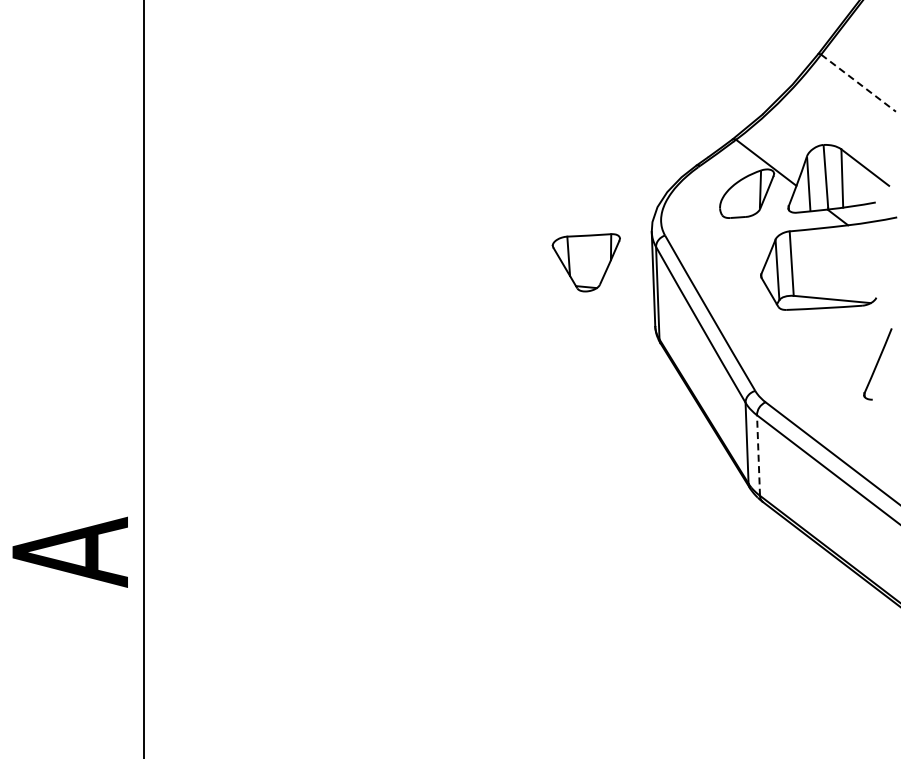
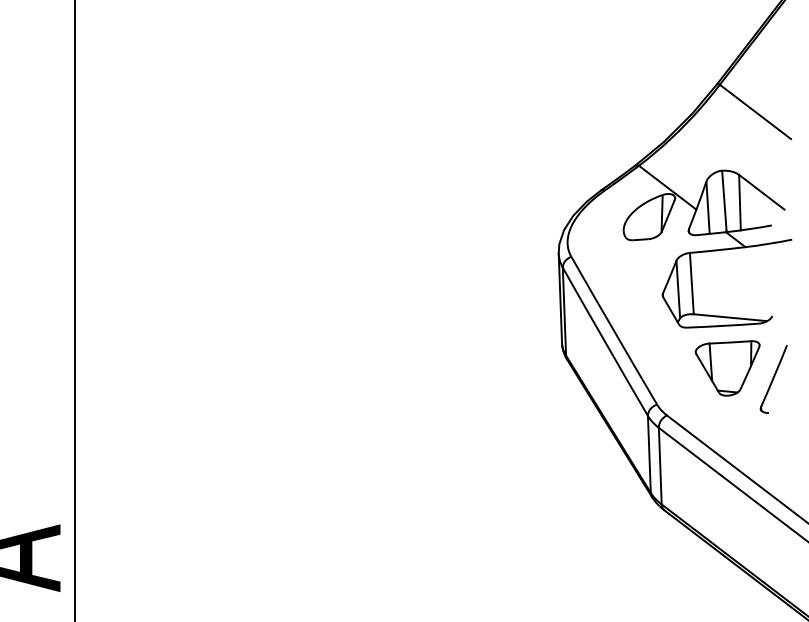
line: (858, 83) -> (755, 112), dashed -> solid
part: (585, 262) -> (726, 368), moved
line: (758, 455) -> (660, 466), dashed -> solid

